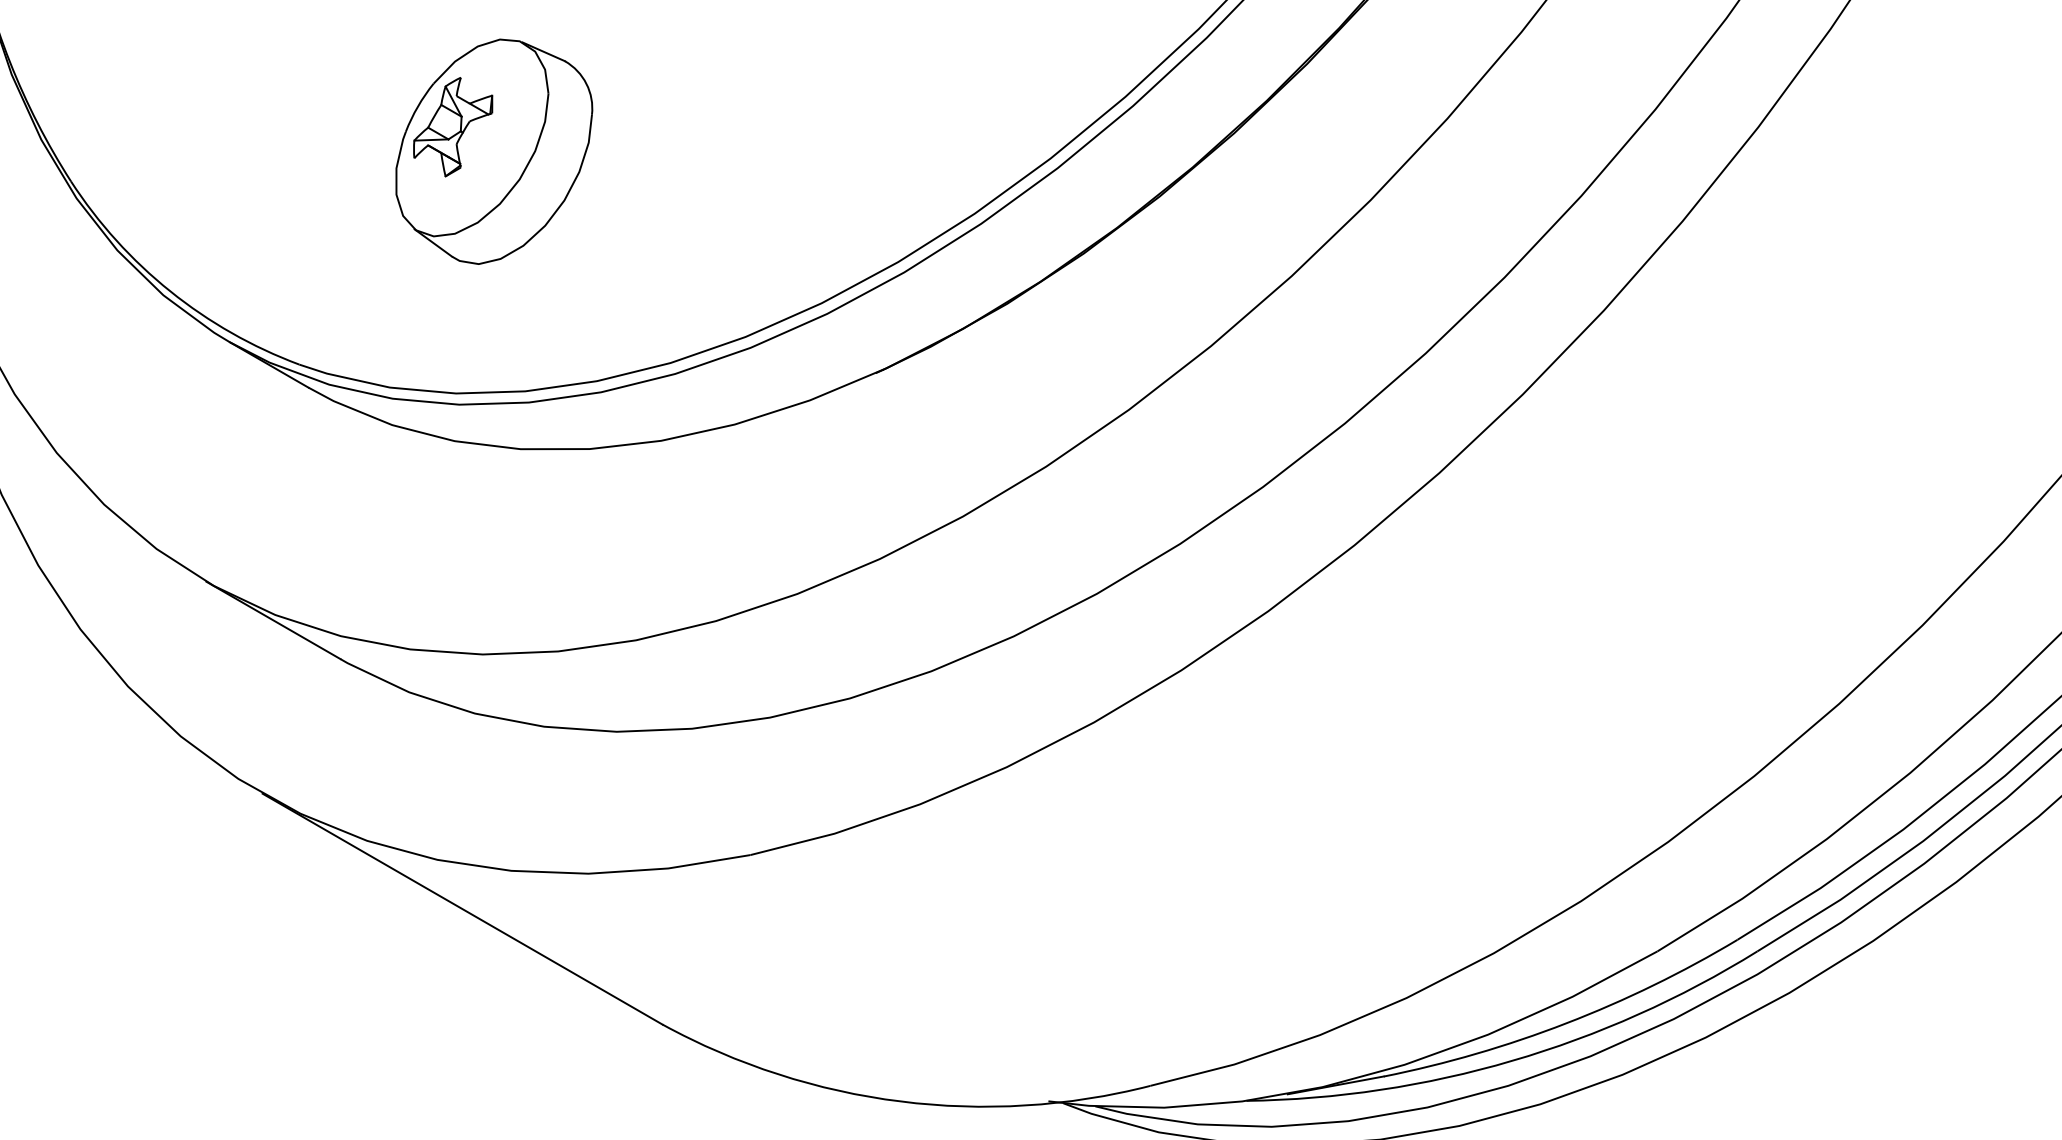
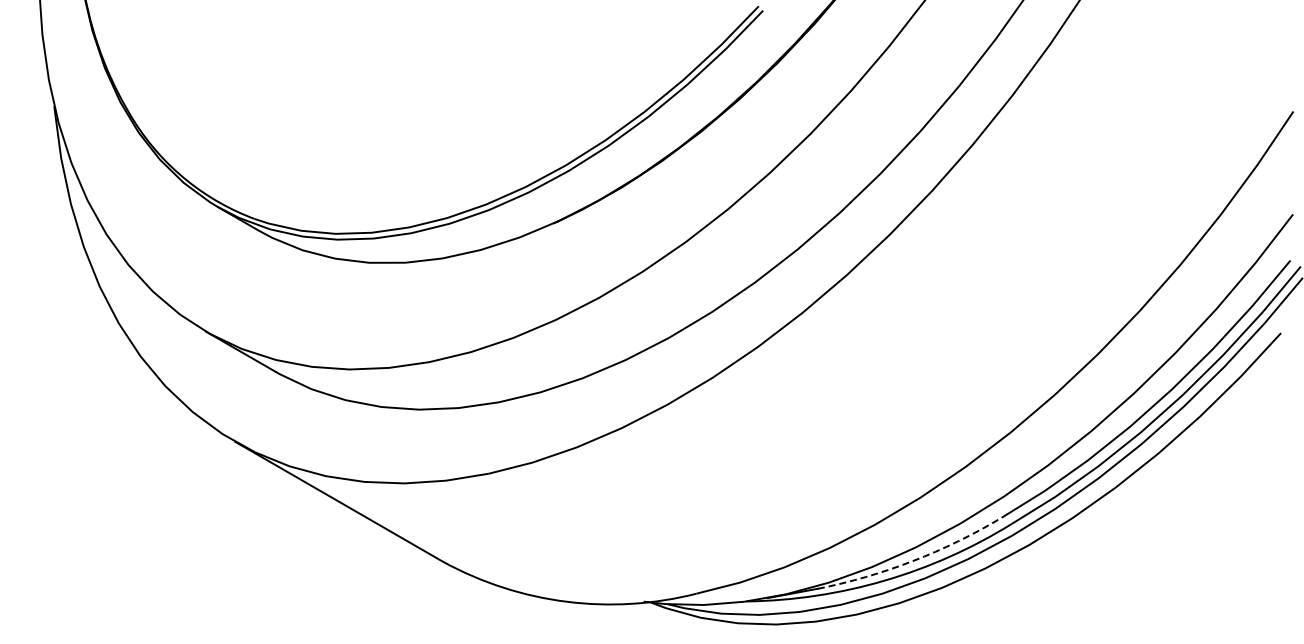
part: (493, 152) -> (355, 108), removed
arc: (1565, 1023) -> (912, 561), solid -> dashed

